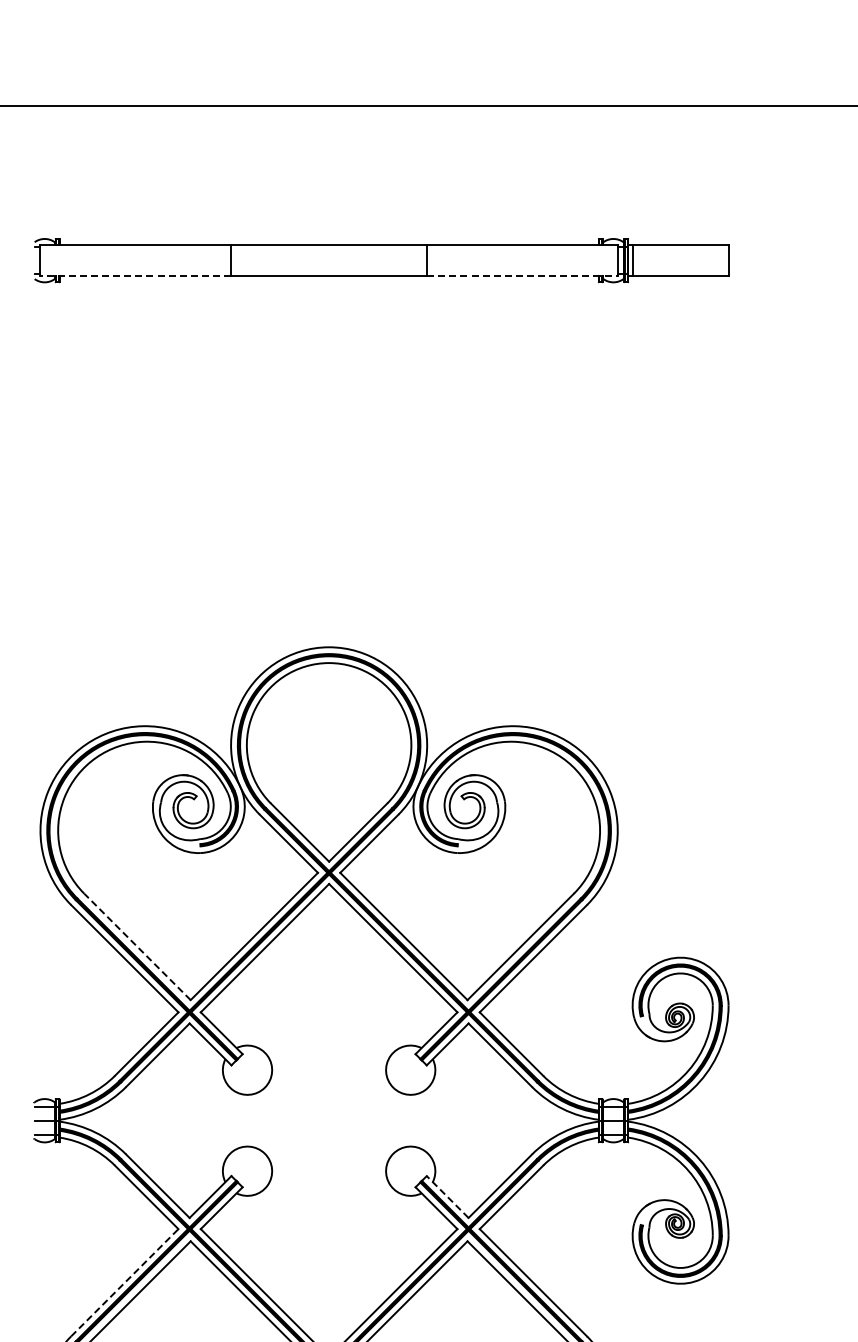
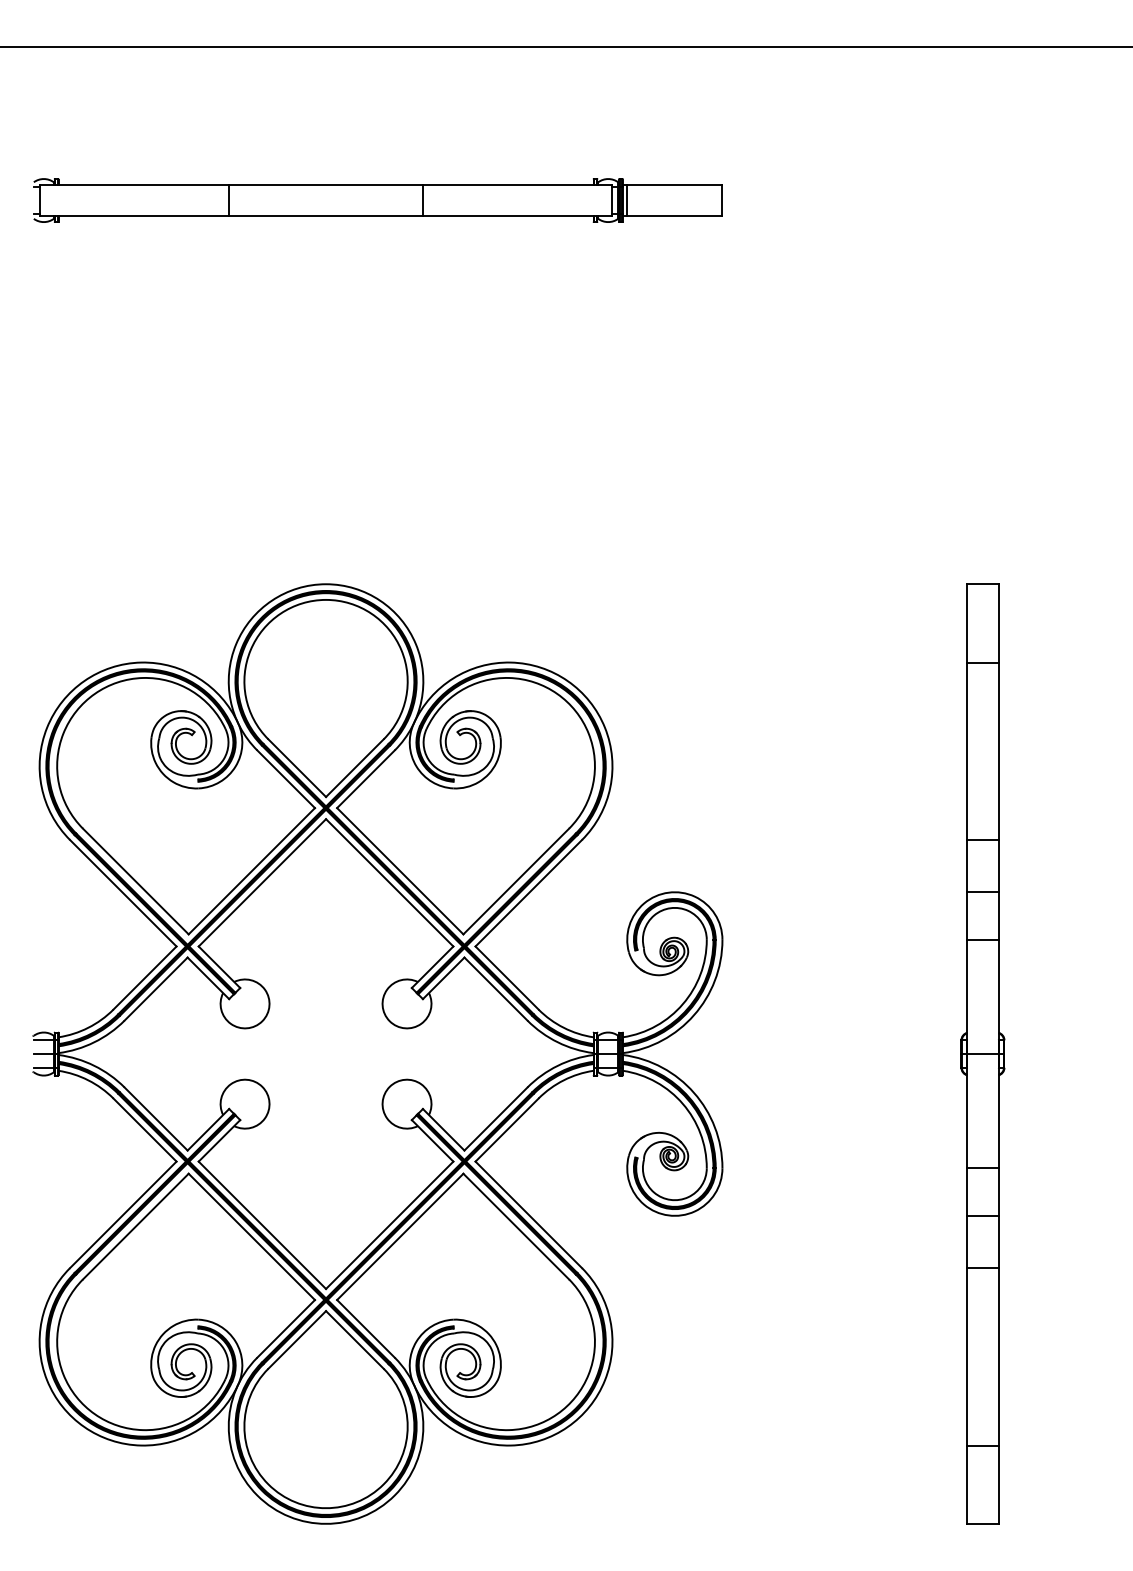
line: (136, 276) -> (134, 216), dashed -> solid
line: (522, 276) -> (517, 216), dashed -> solid
line: (137, 946) -> (135, 881), dashed -> solid
line: (447, 1196) -> (443, 1129), dashed -> solid
line: (125, 1282) -> (123, 1214), dashed -> solid

